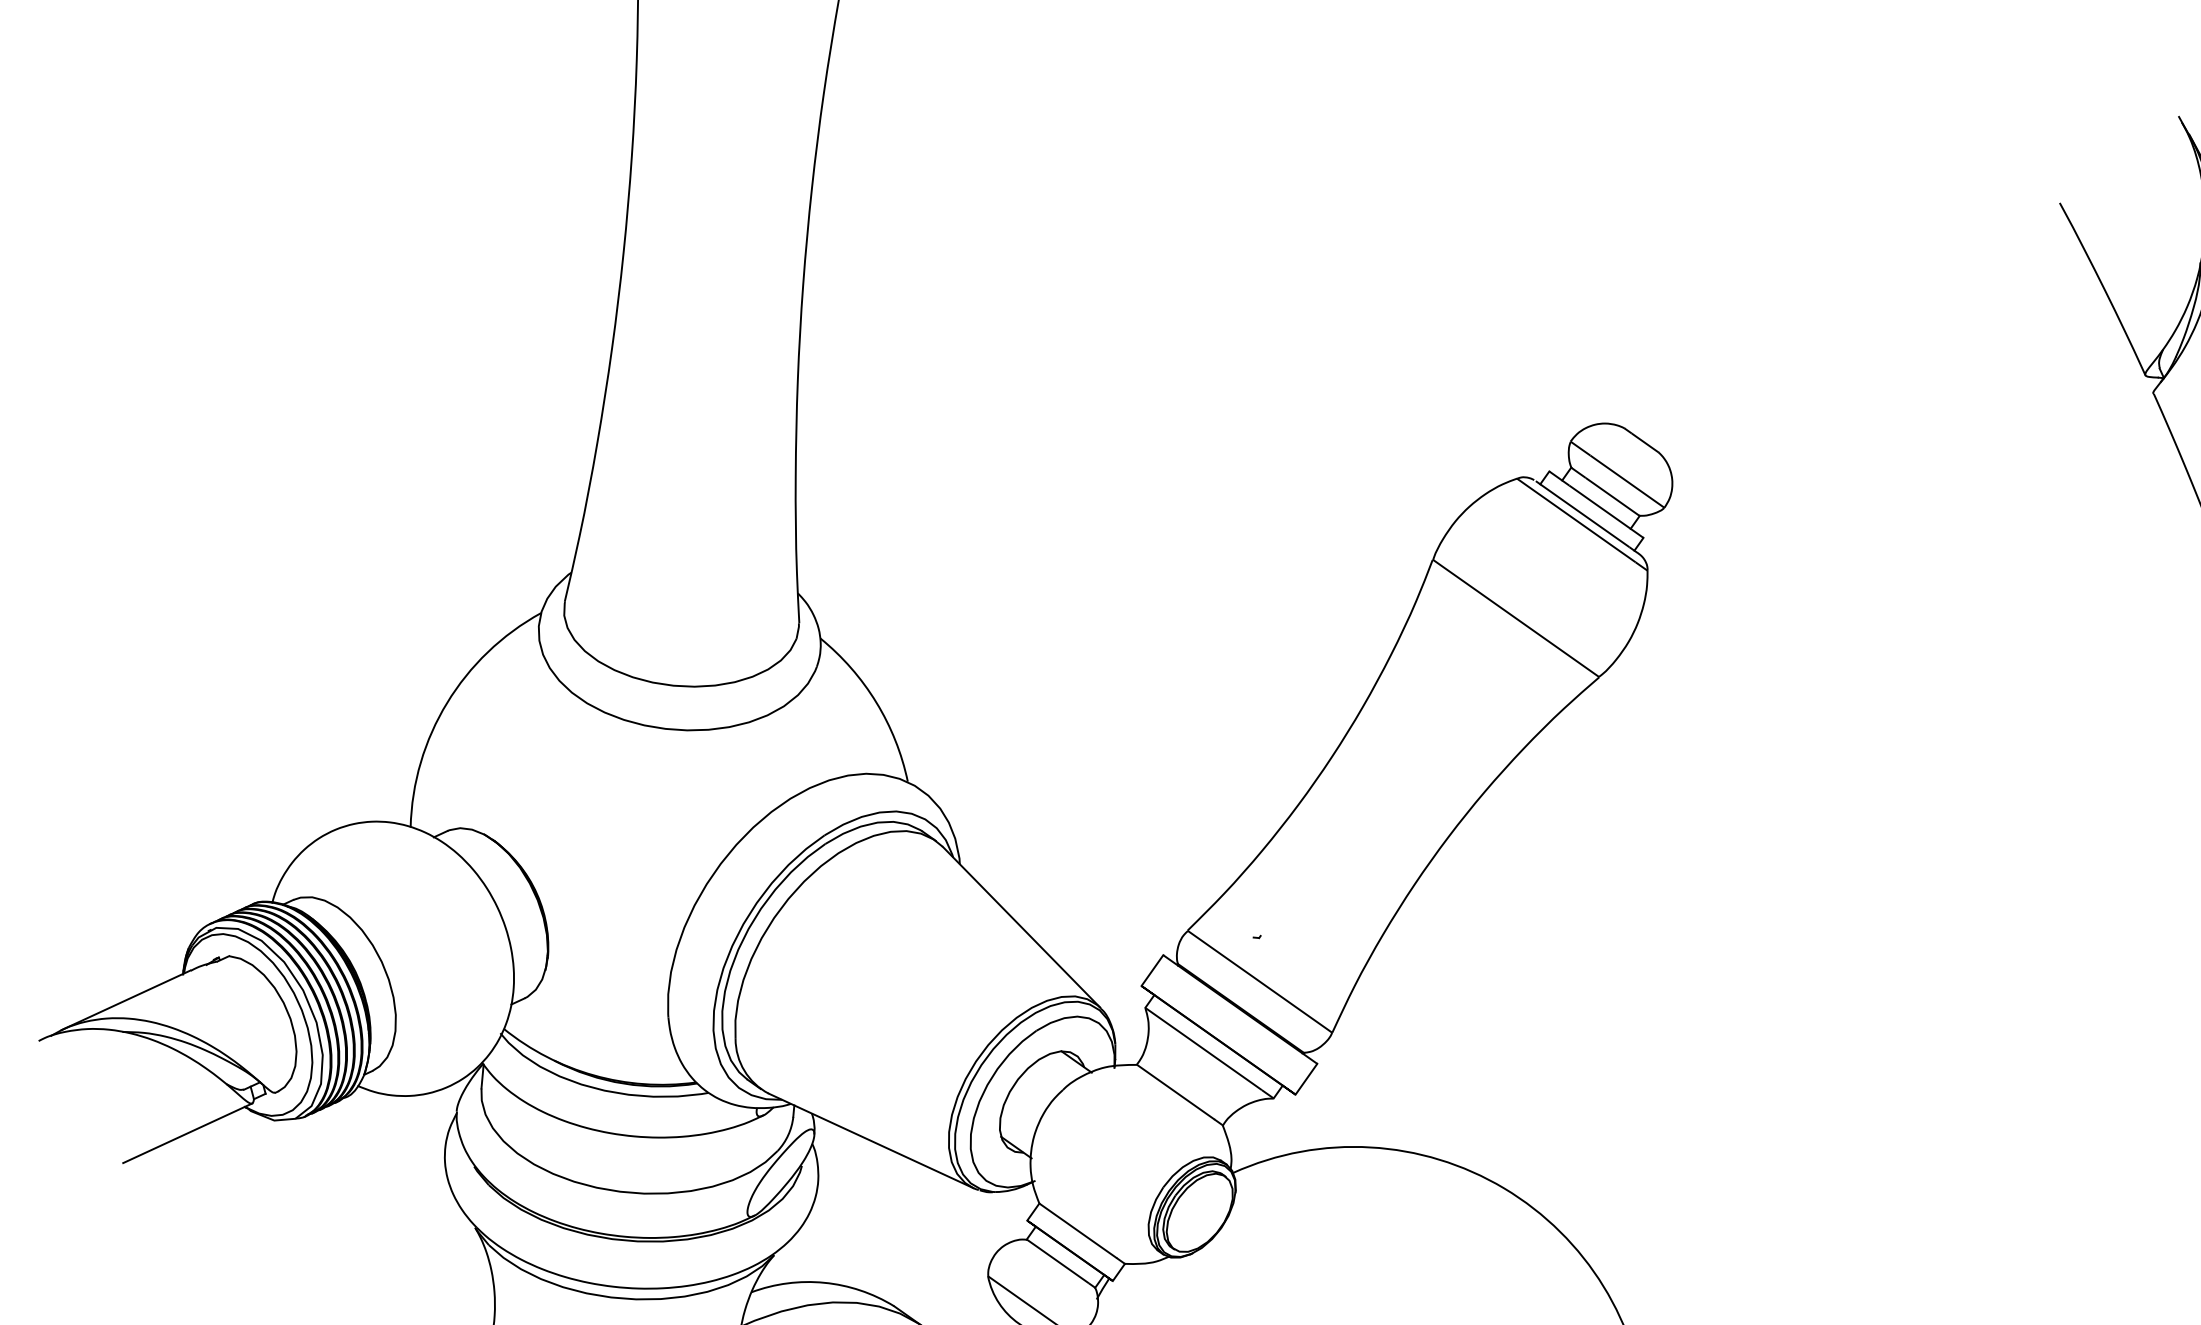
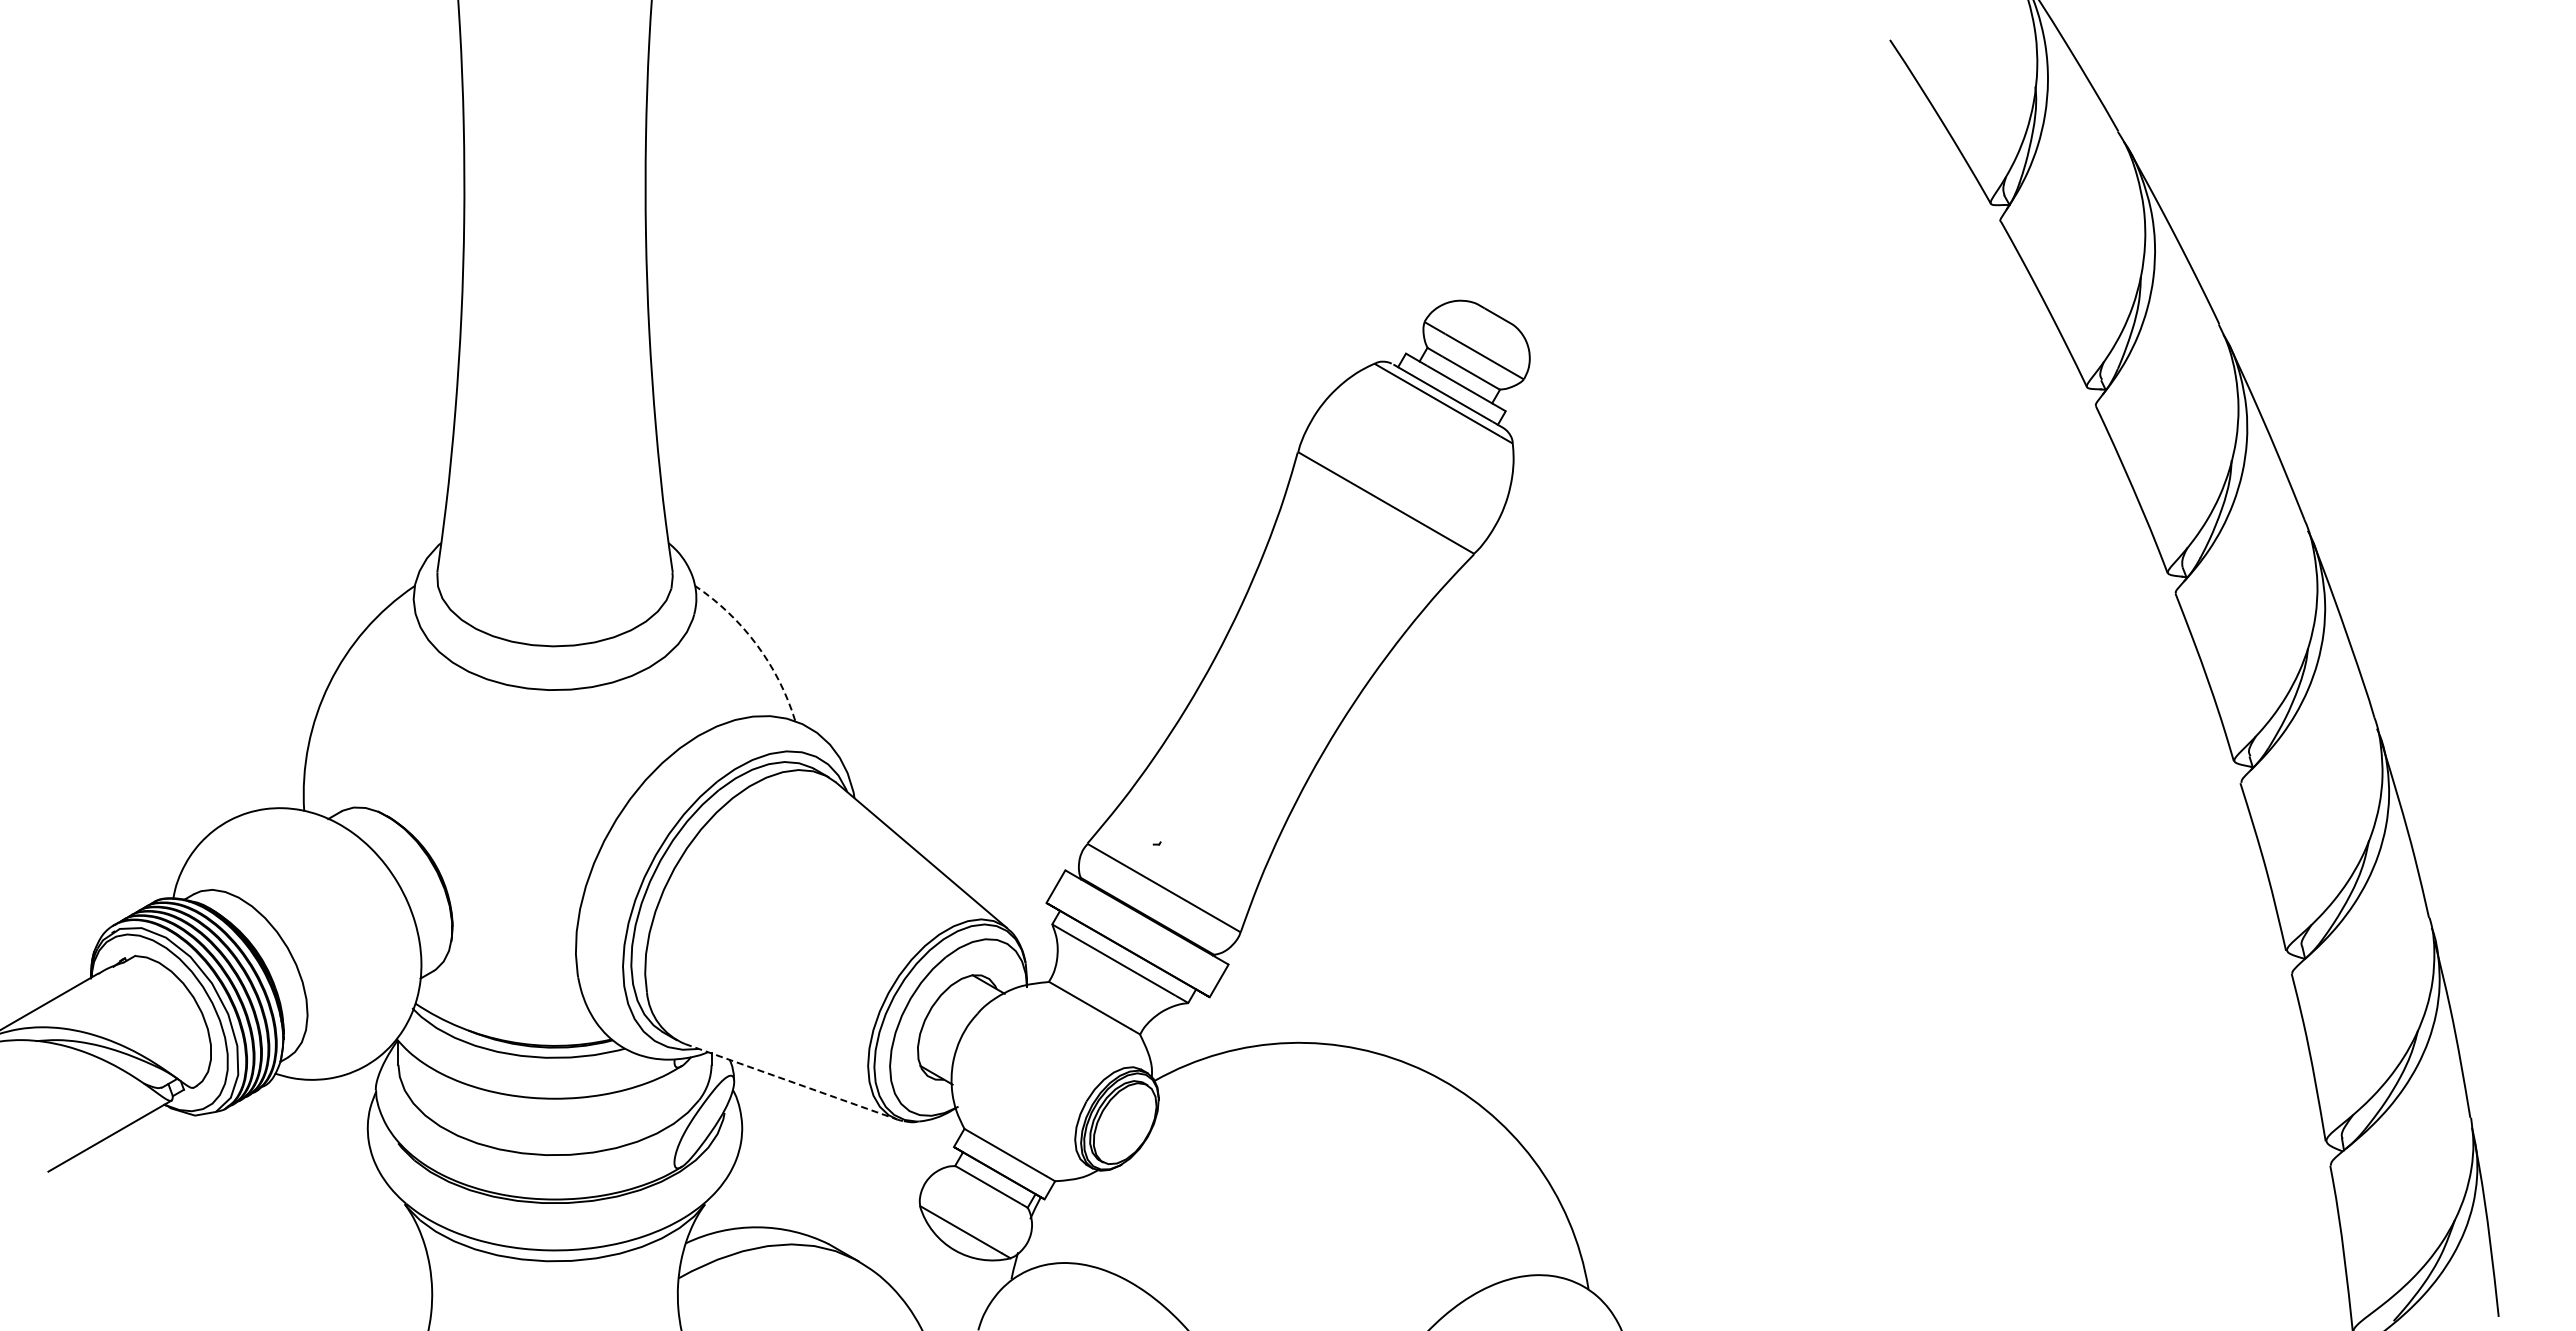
arc: (876, 702) -> (756, 644), solid -> dashed
line: (871, 1140) -> (791, 1081), solid -> dashed

